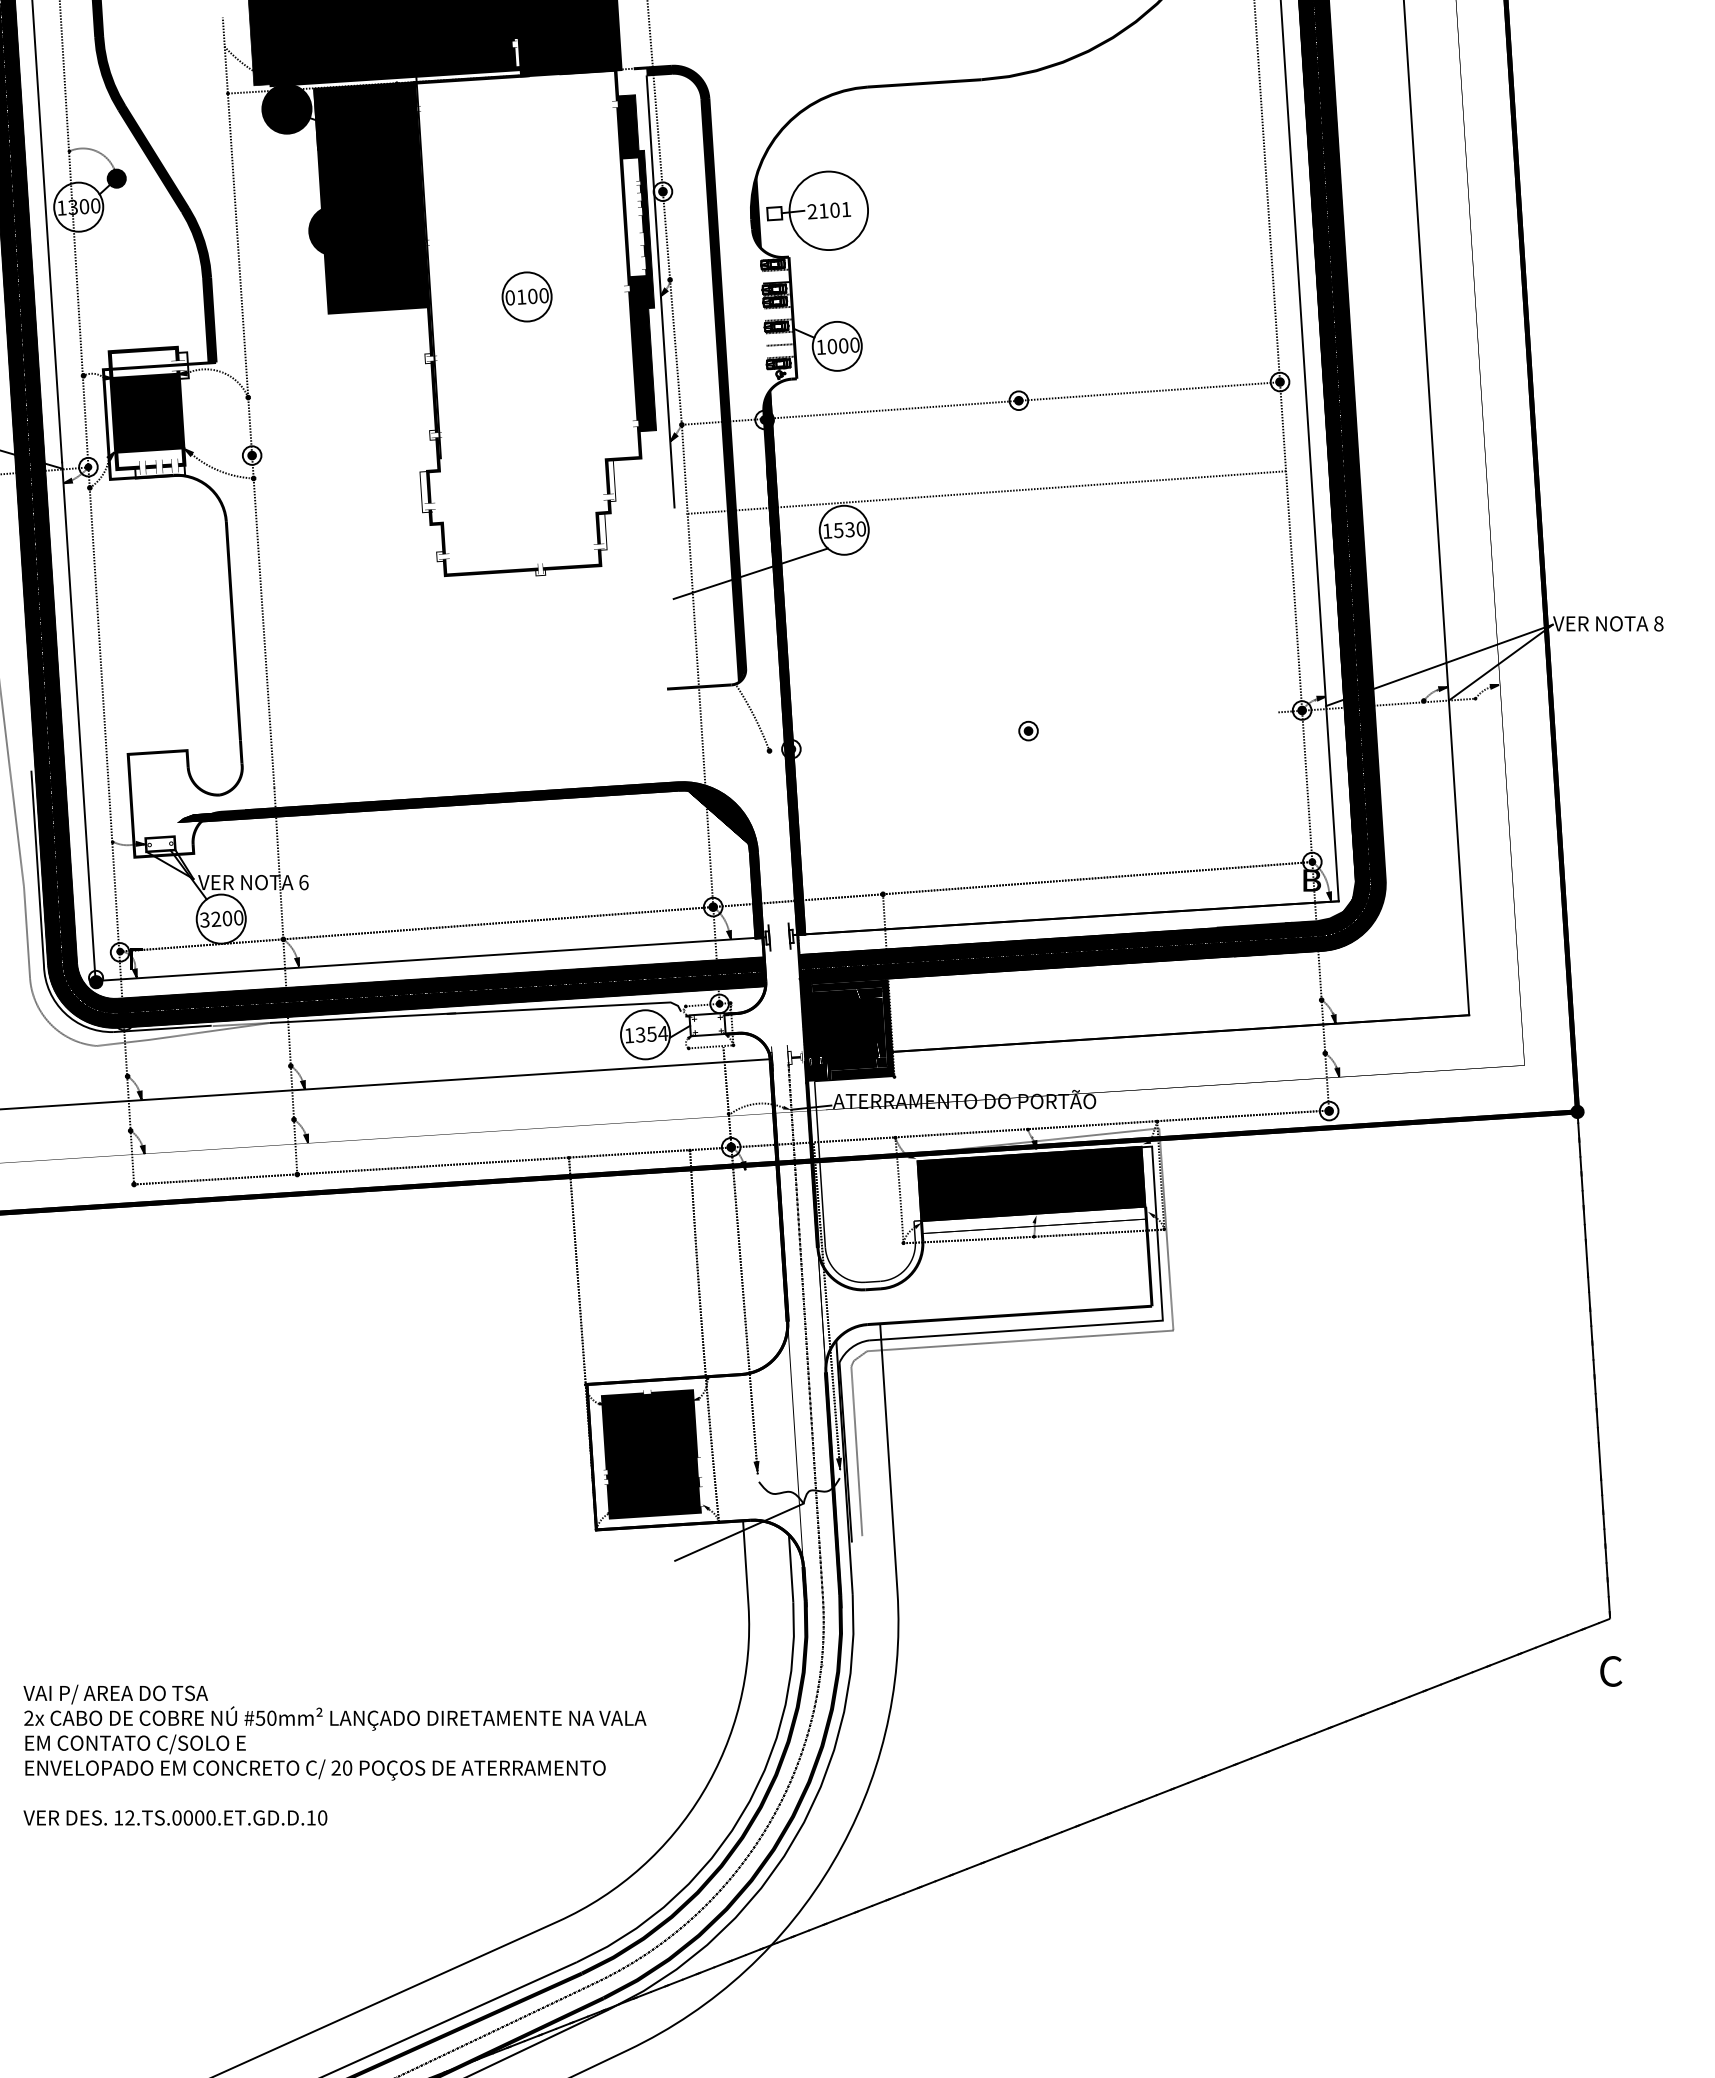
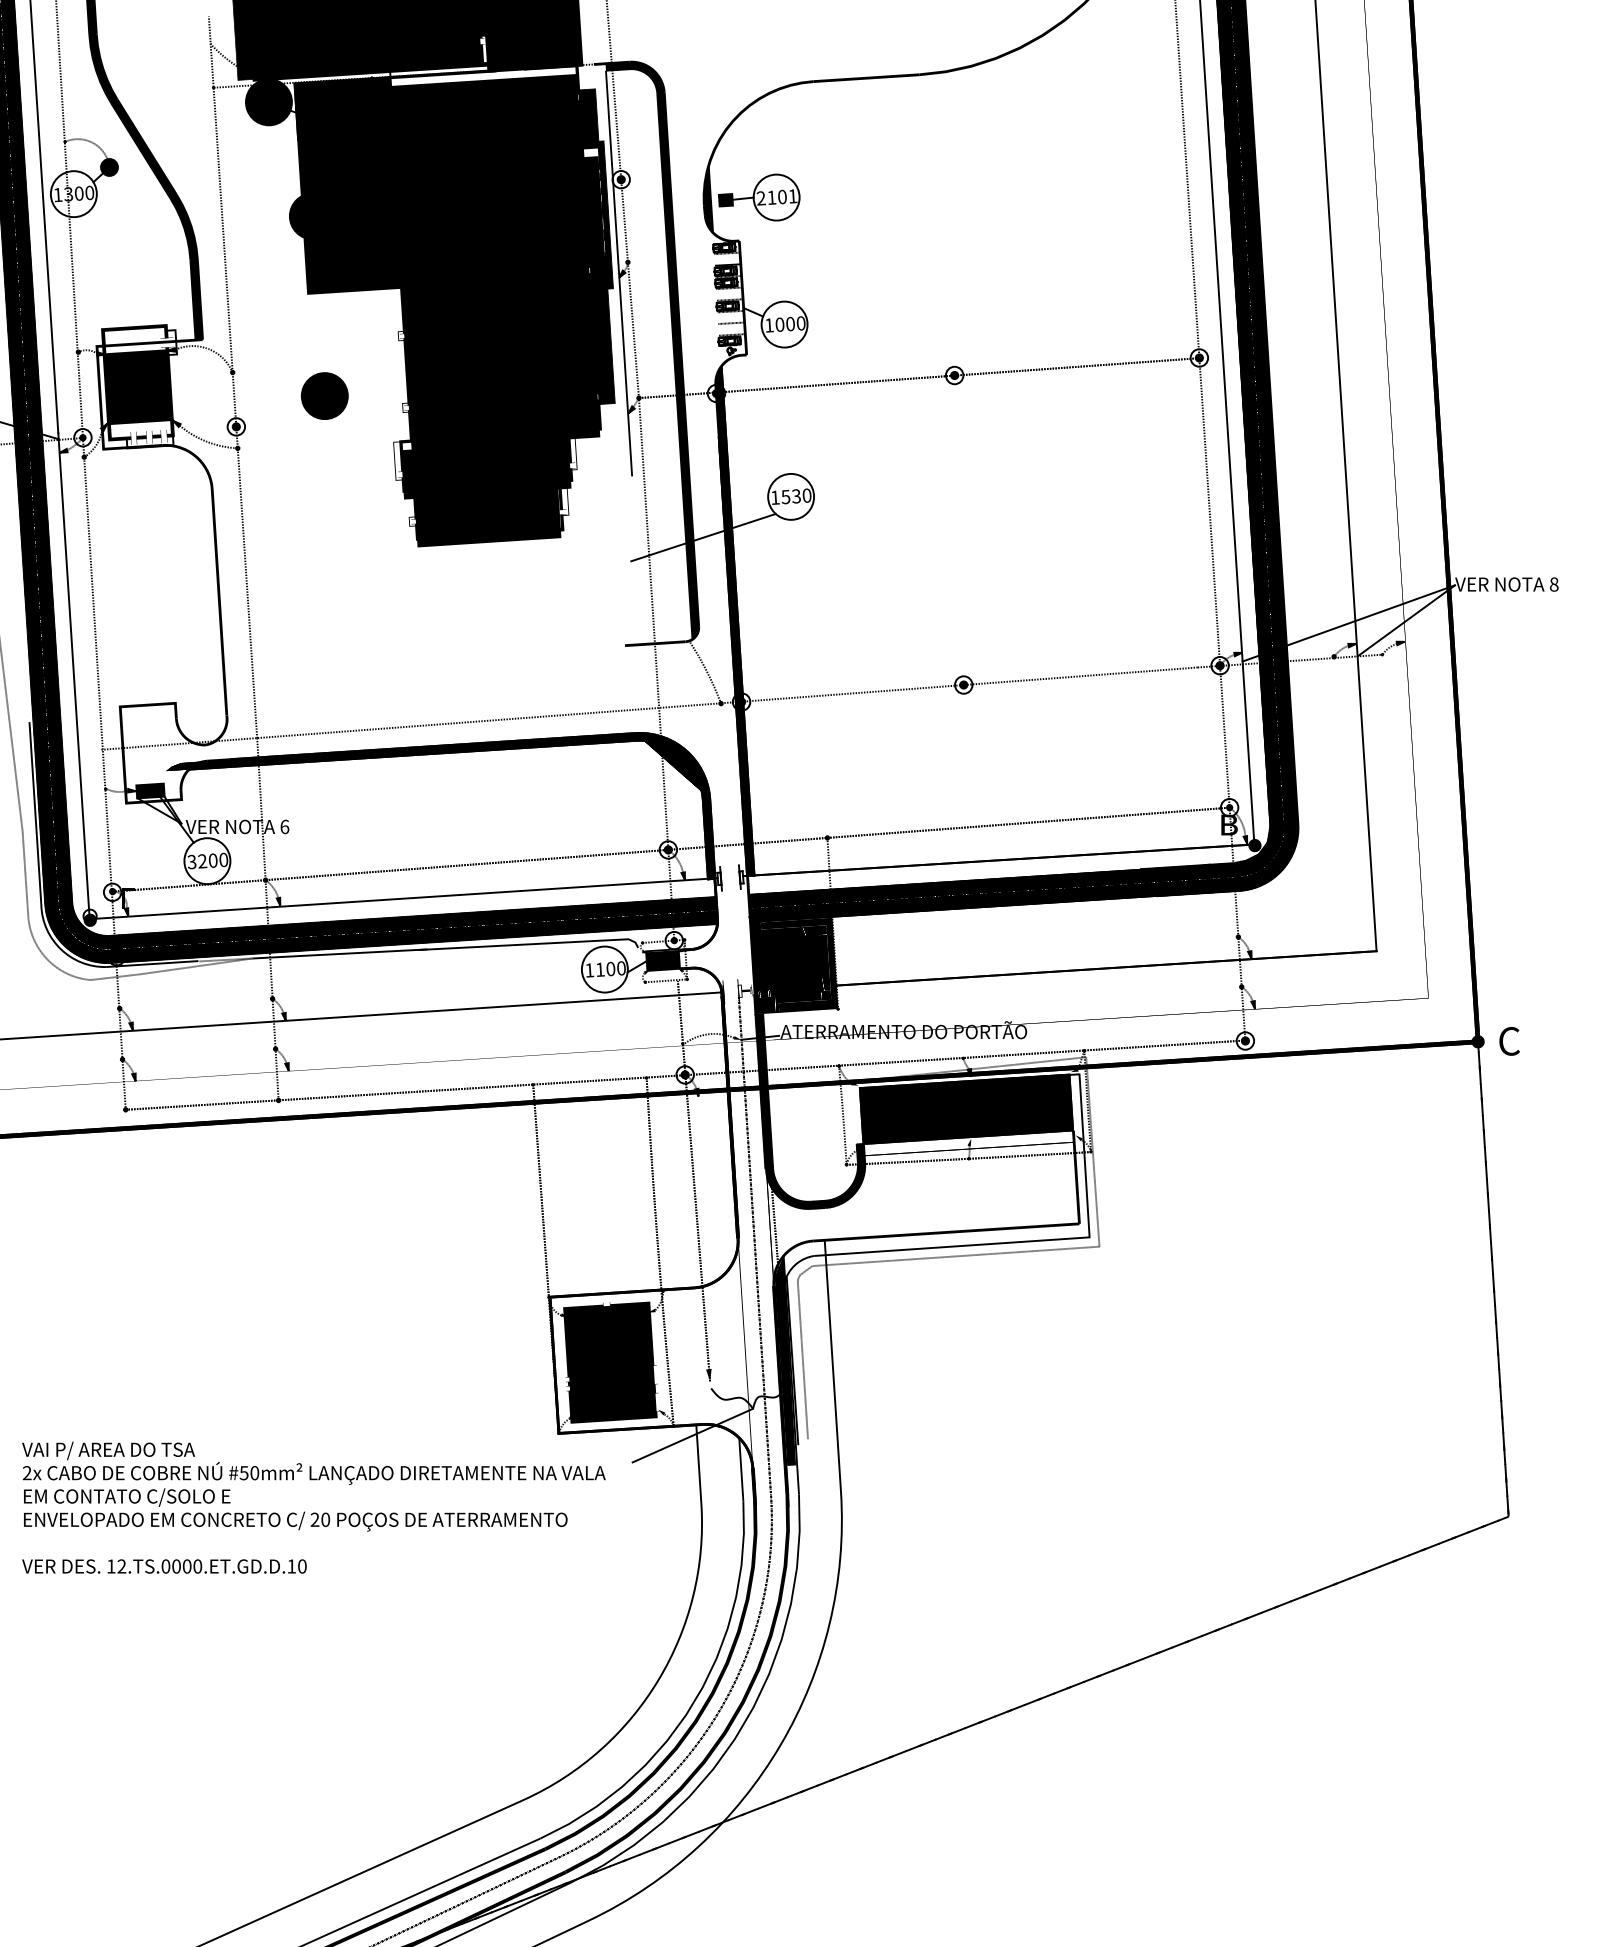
circle: (828, 210) -> (776, 197), size x0.62
fill: (774, 213) -> (725, 200), added
fill: (526, 296) -> (493, 277), added
fill: (530, 331) -> (497, 310), added
part: (346, 422) -> (324, 395), added
line: (986, 492) -> (918, 378), moved
line: (693, 756) -> (649, 708), added
fill: (160, 843) -> (150, 790), added
fill: (1339, 902) -> (1255, 845), added
fill: (707, 1025) -> (662, 960), added
text: (652, 1033) -> (611, 968), 1354 -> 1100
fill: (864, 1185) -> (810, 1110), added
fill: (837, 1452) -> (784, 1360), added
text: (1611, 1671) -> (1509, 1041), moved
text: (334, 1754) -> (313, 1507), moved

